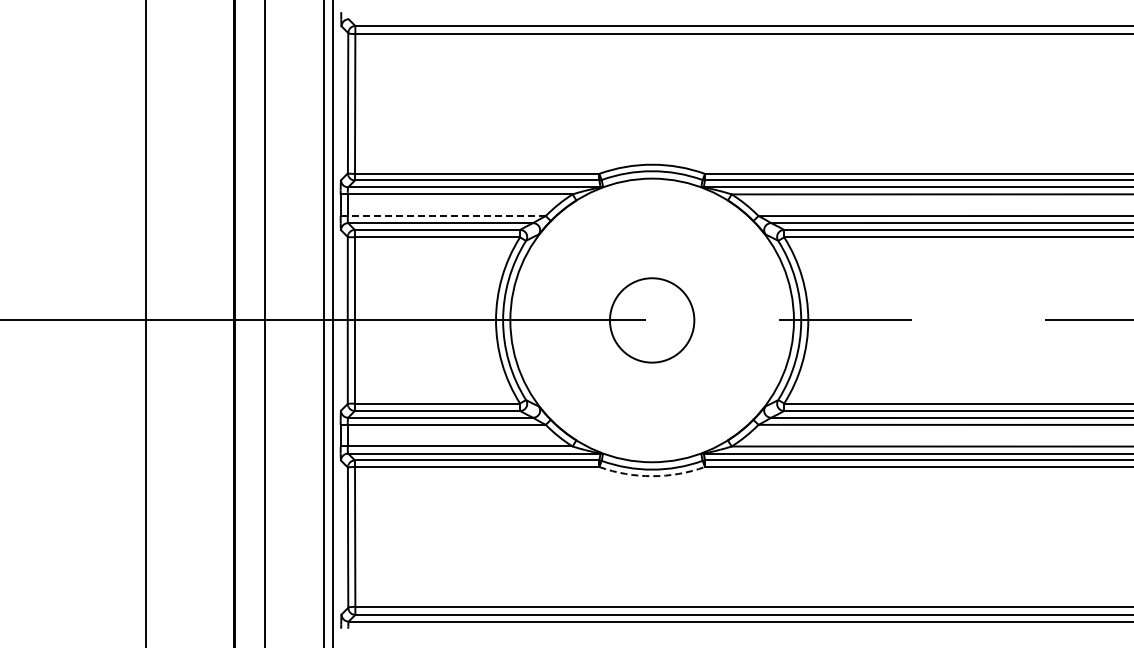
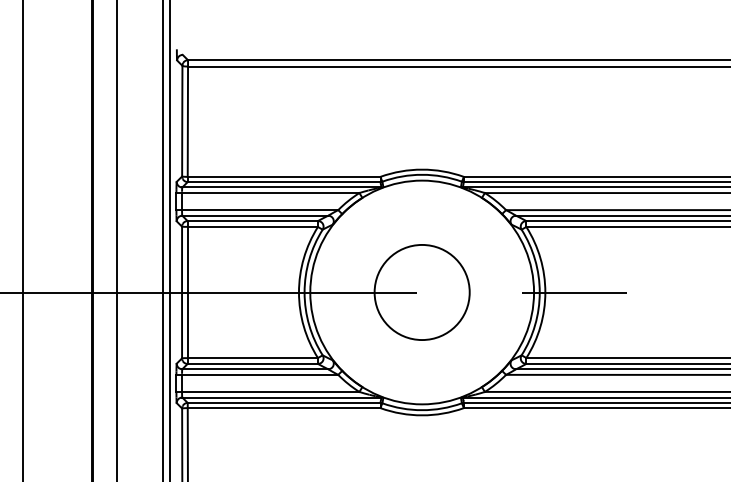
line: (443, 216) -> (257, 210), dashed -> solid
circle: (651, 320) -> (421, 292), size x1.43
arc: (652, 476) -> (422, 415), dashed -> solid

